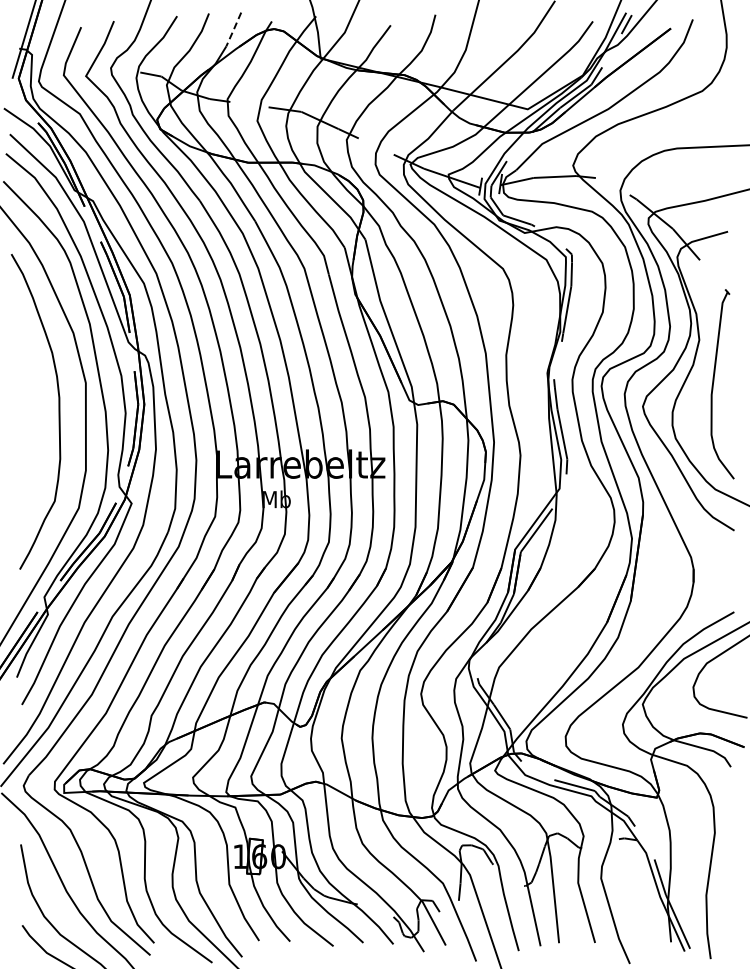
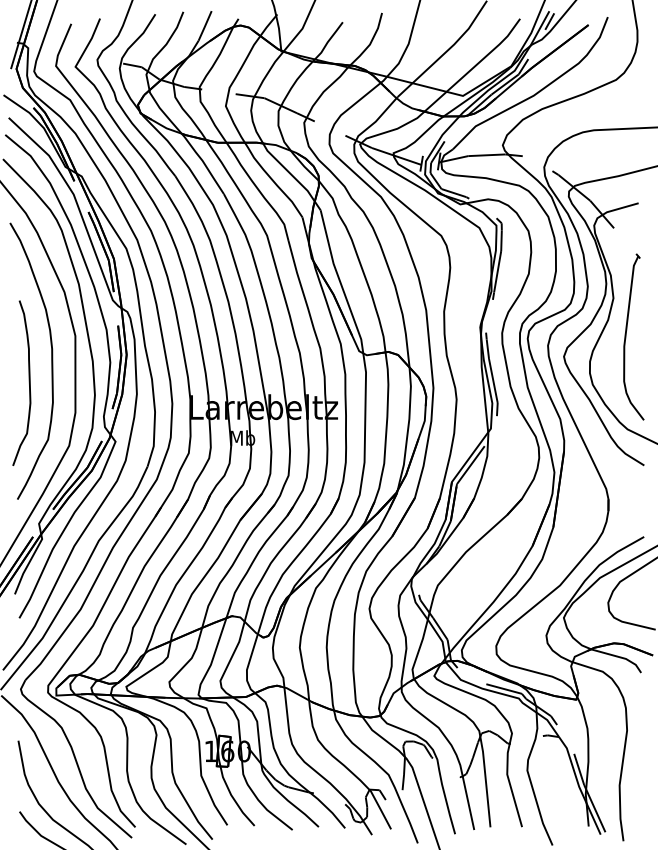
line: (233, 30) -> (204, 26), dashed -> solid
curve: (32, 433) -> (28, 380), added

